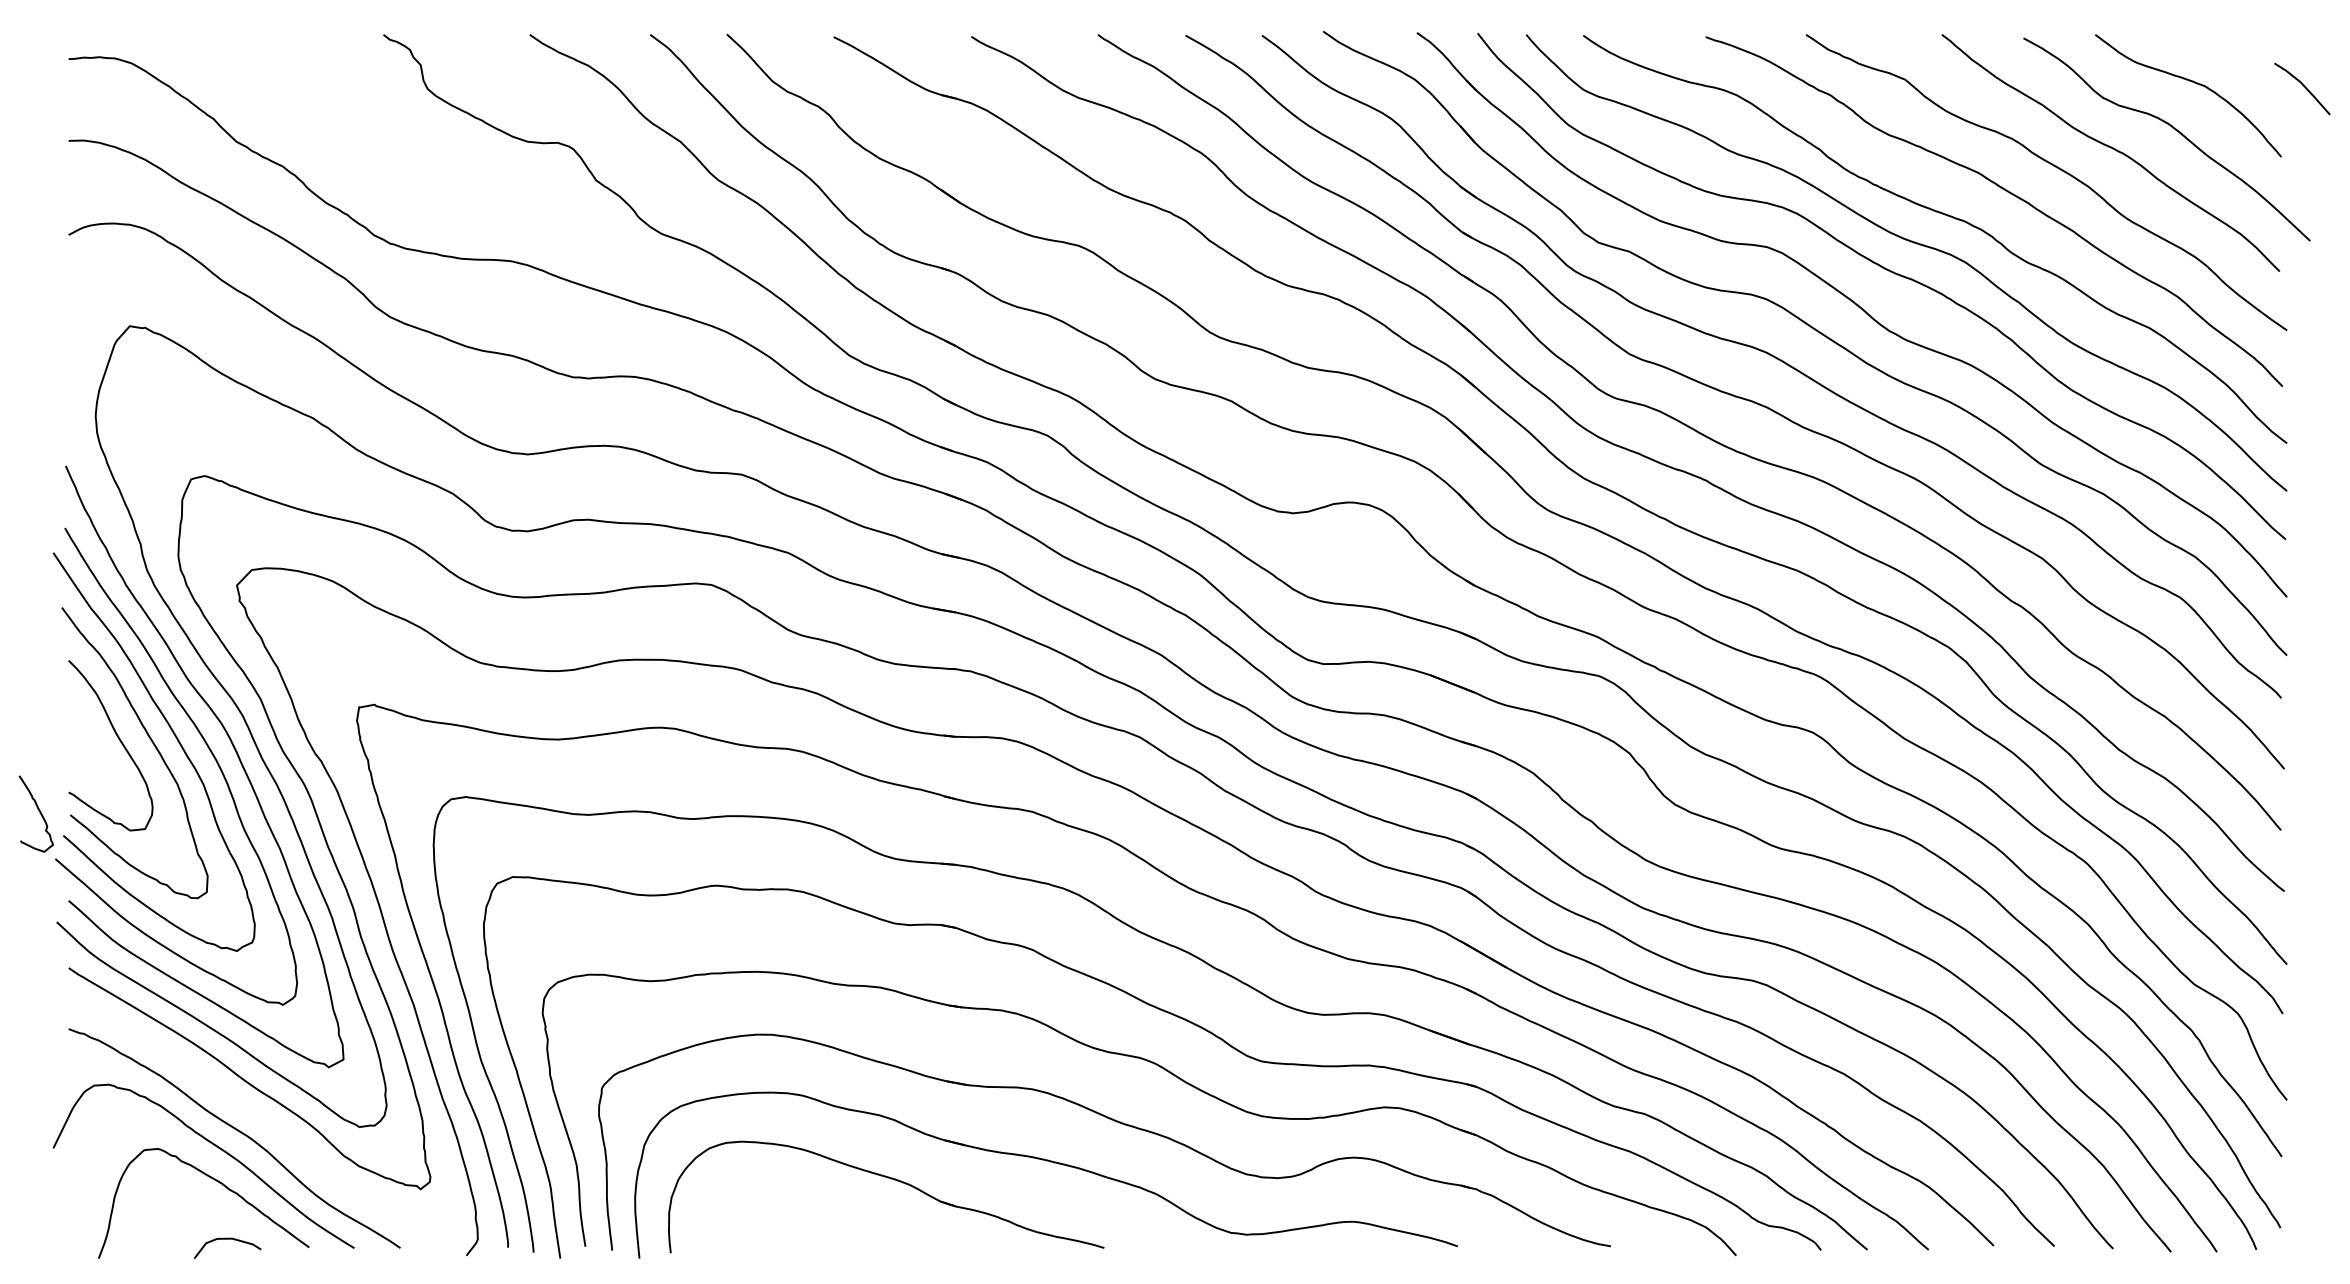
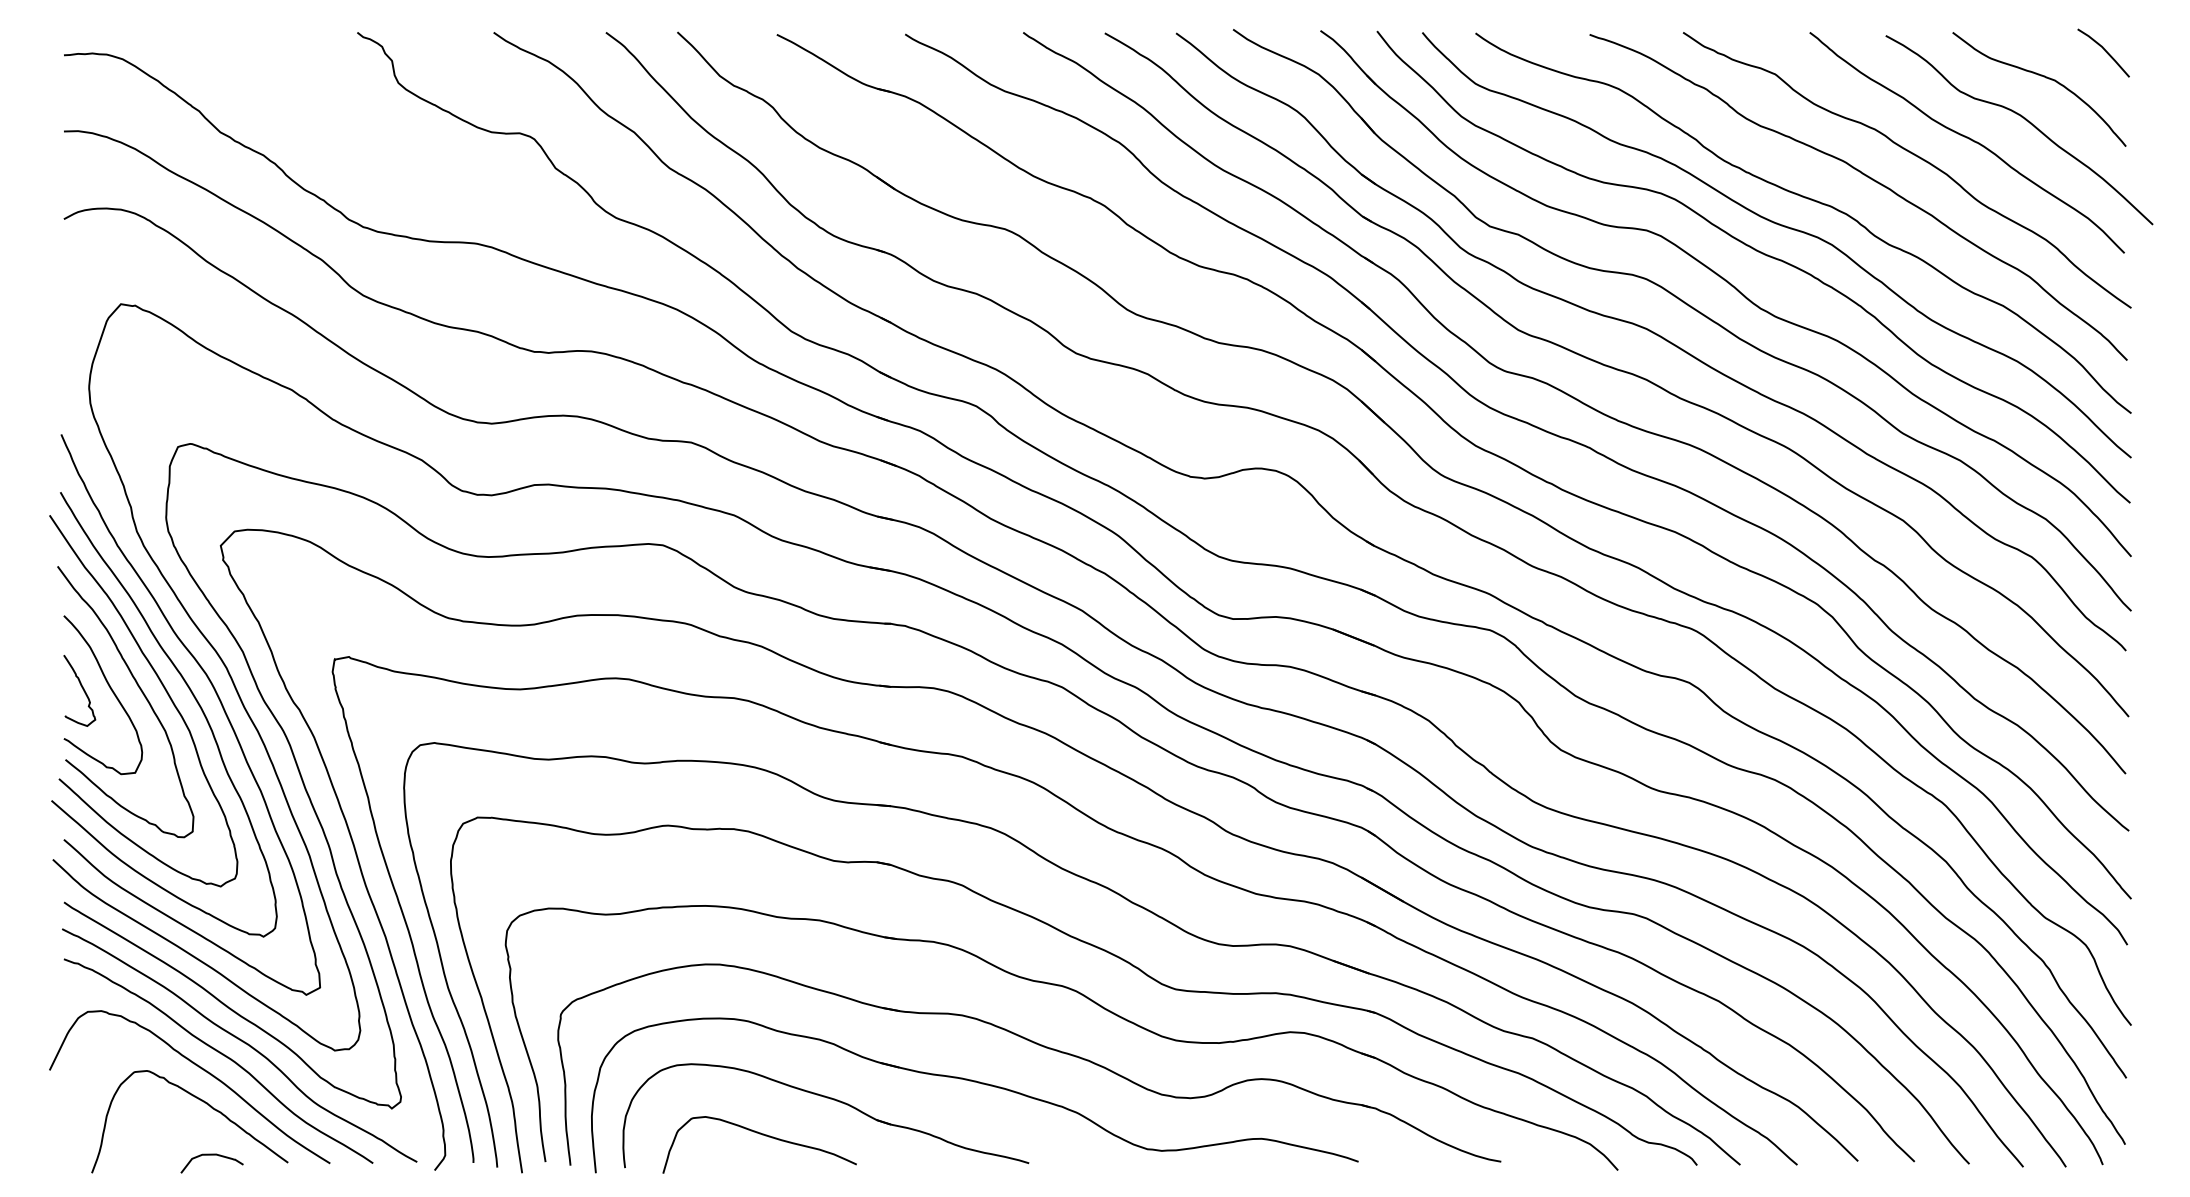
line: (2303, 86) -> (2104, 50), moved
curve: (39, 812) -> (82, 689), moved
curve: (260, 1118) -> (242, 1042), added
curve: (818, 1218) -> (762, 1135), added

